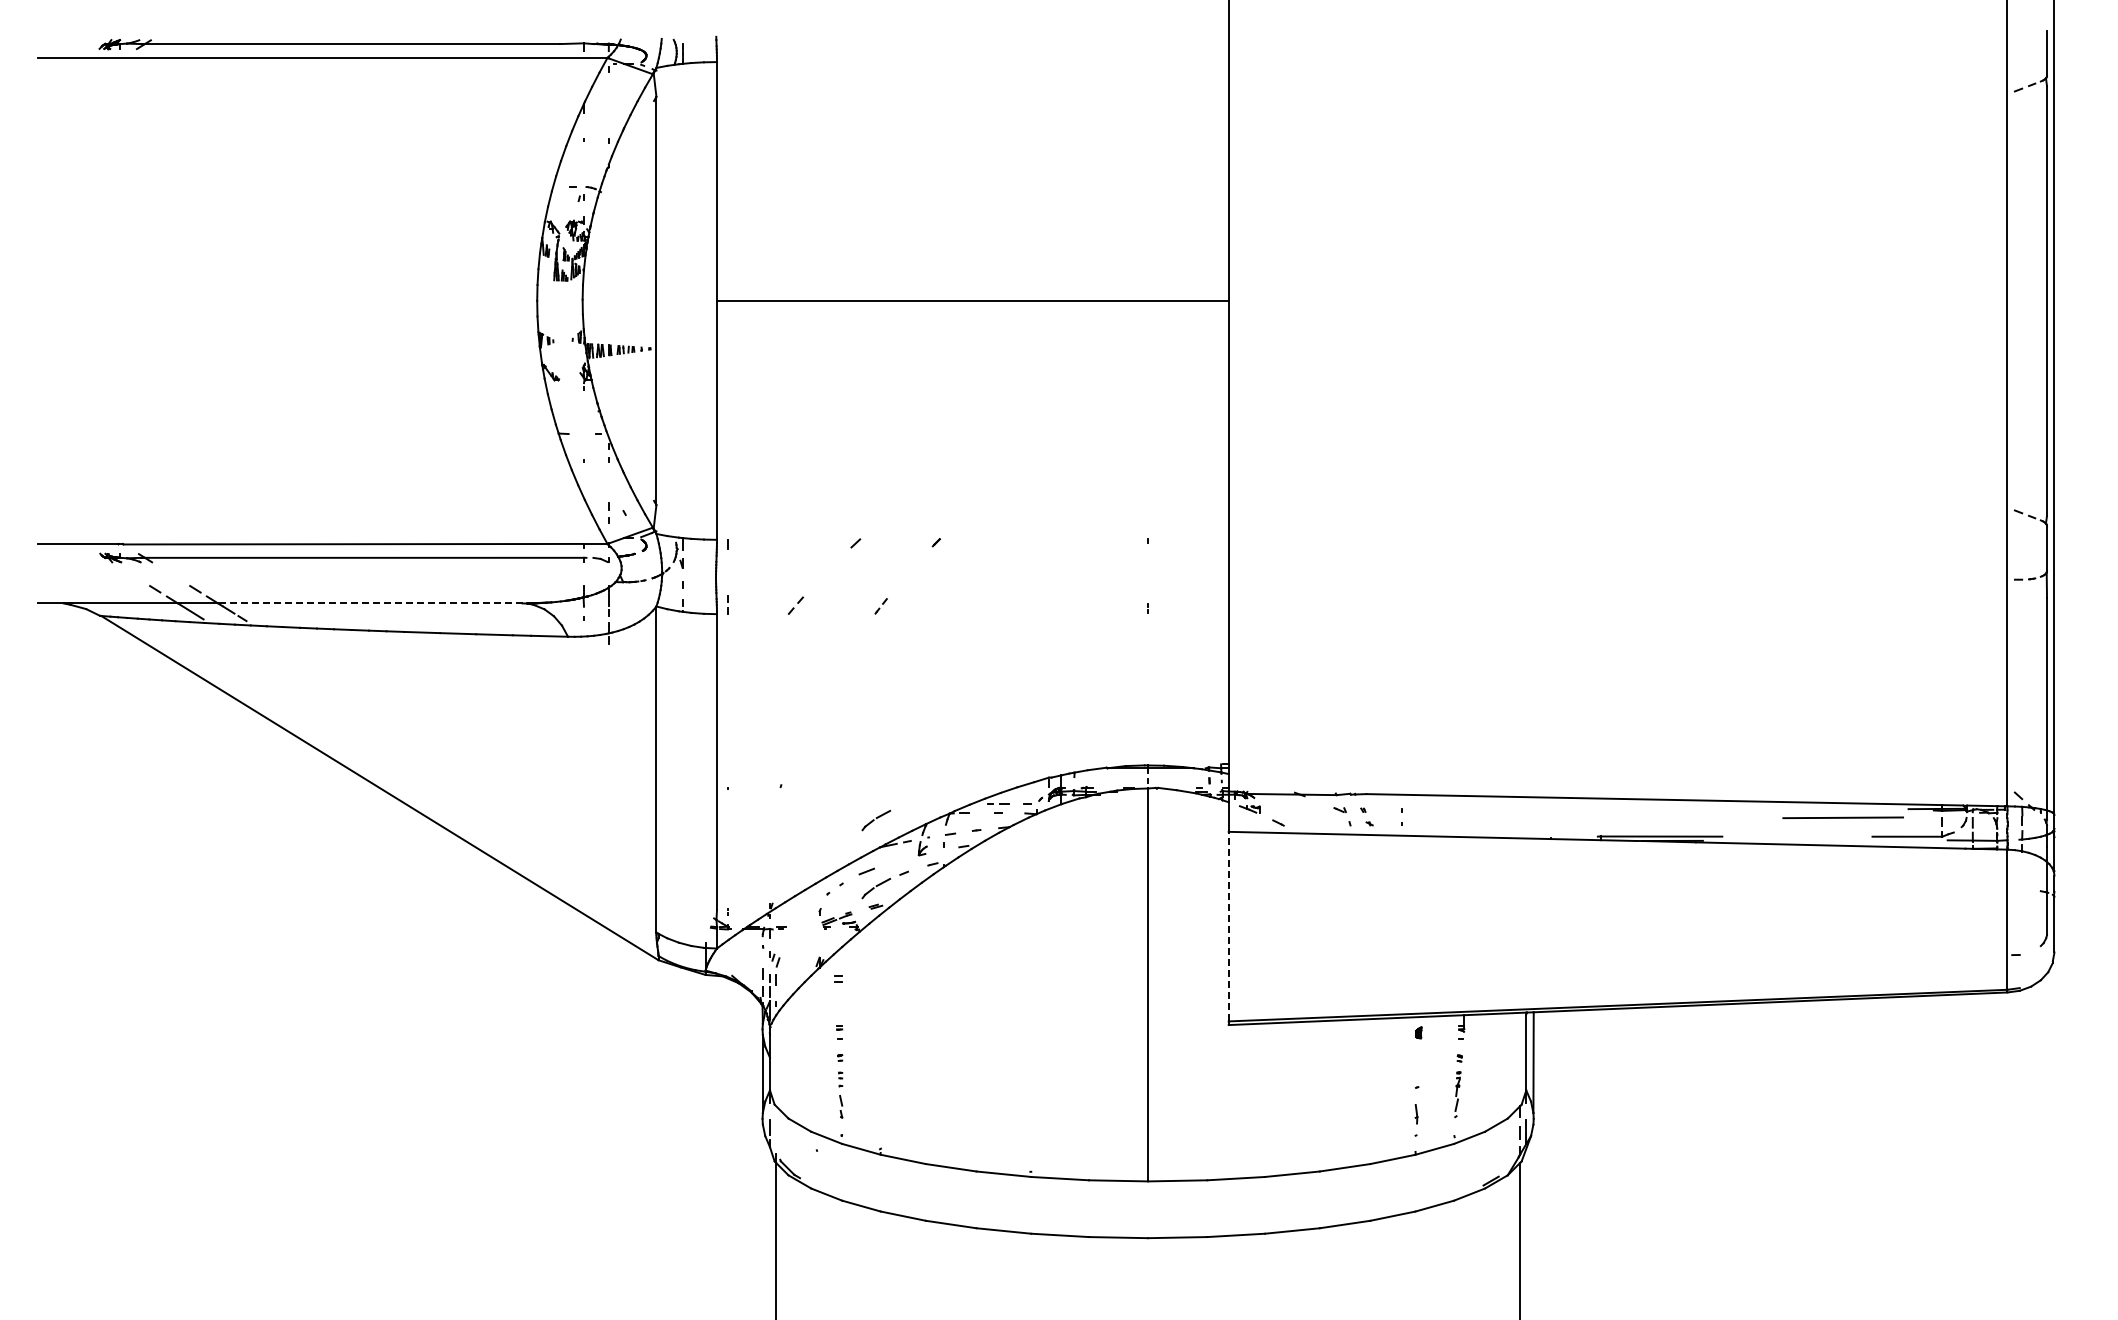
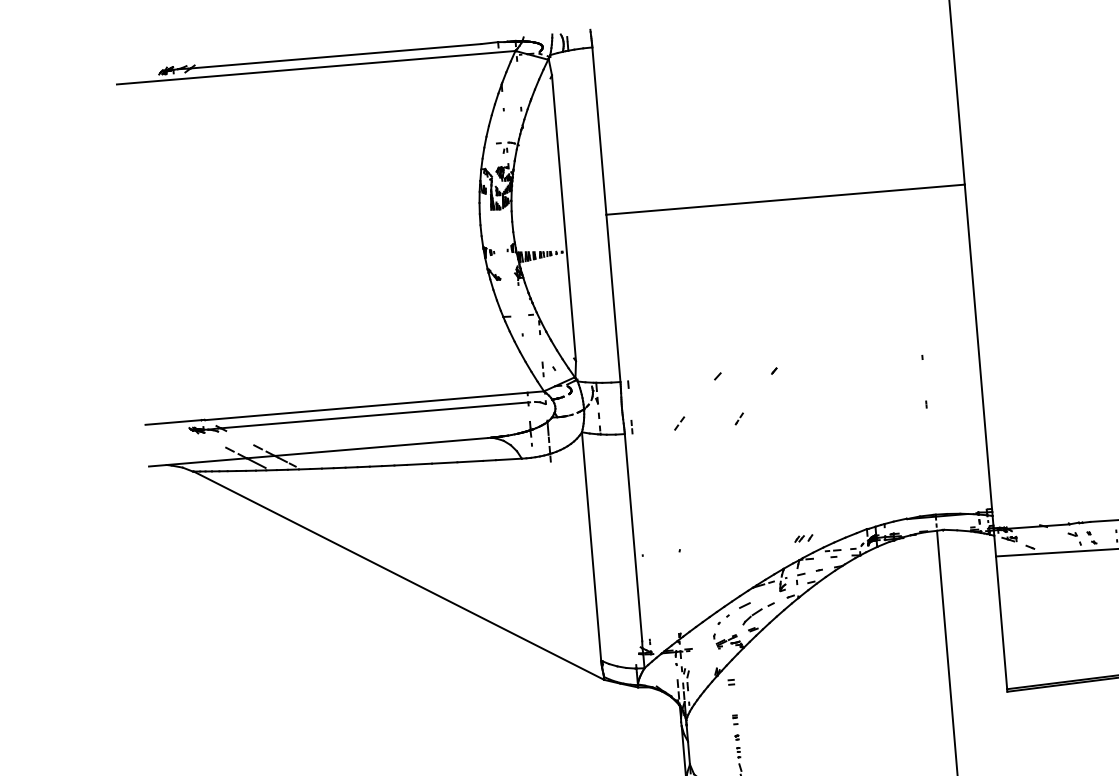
line: (369, 603) -> (380, 447), dashed -> solid
part: (958, 783) -> (803, 538), added
part: (876, 820) -> (748, 569), removed
line: (1228, 926) -> (1001, 622), dashed -> solid

